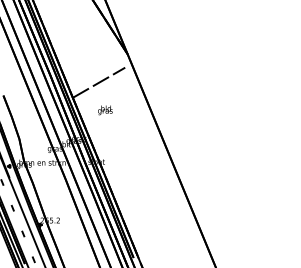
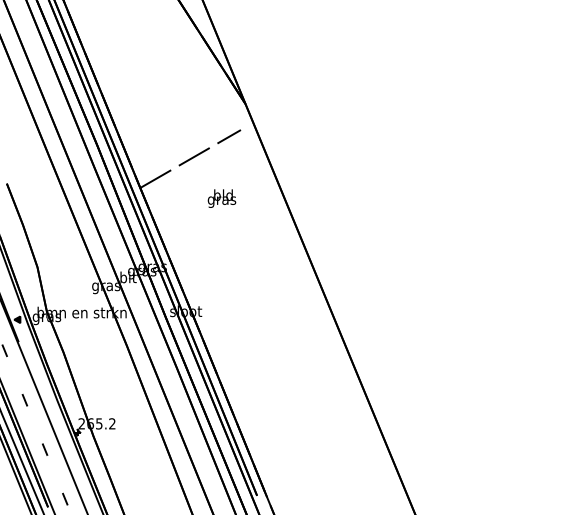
text: (105, 110) -> (222, 198), moved

